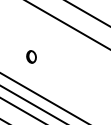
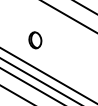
part: (31, 57) -> (35, 40), size x1.67

